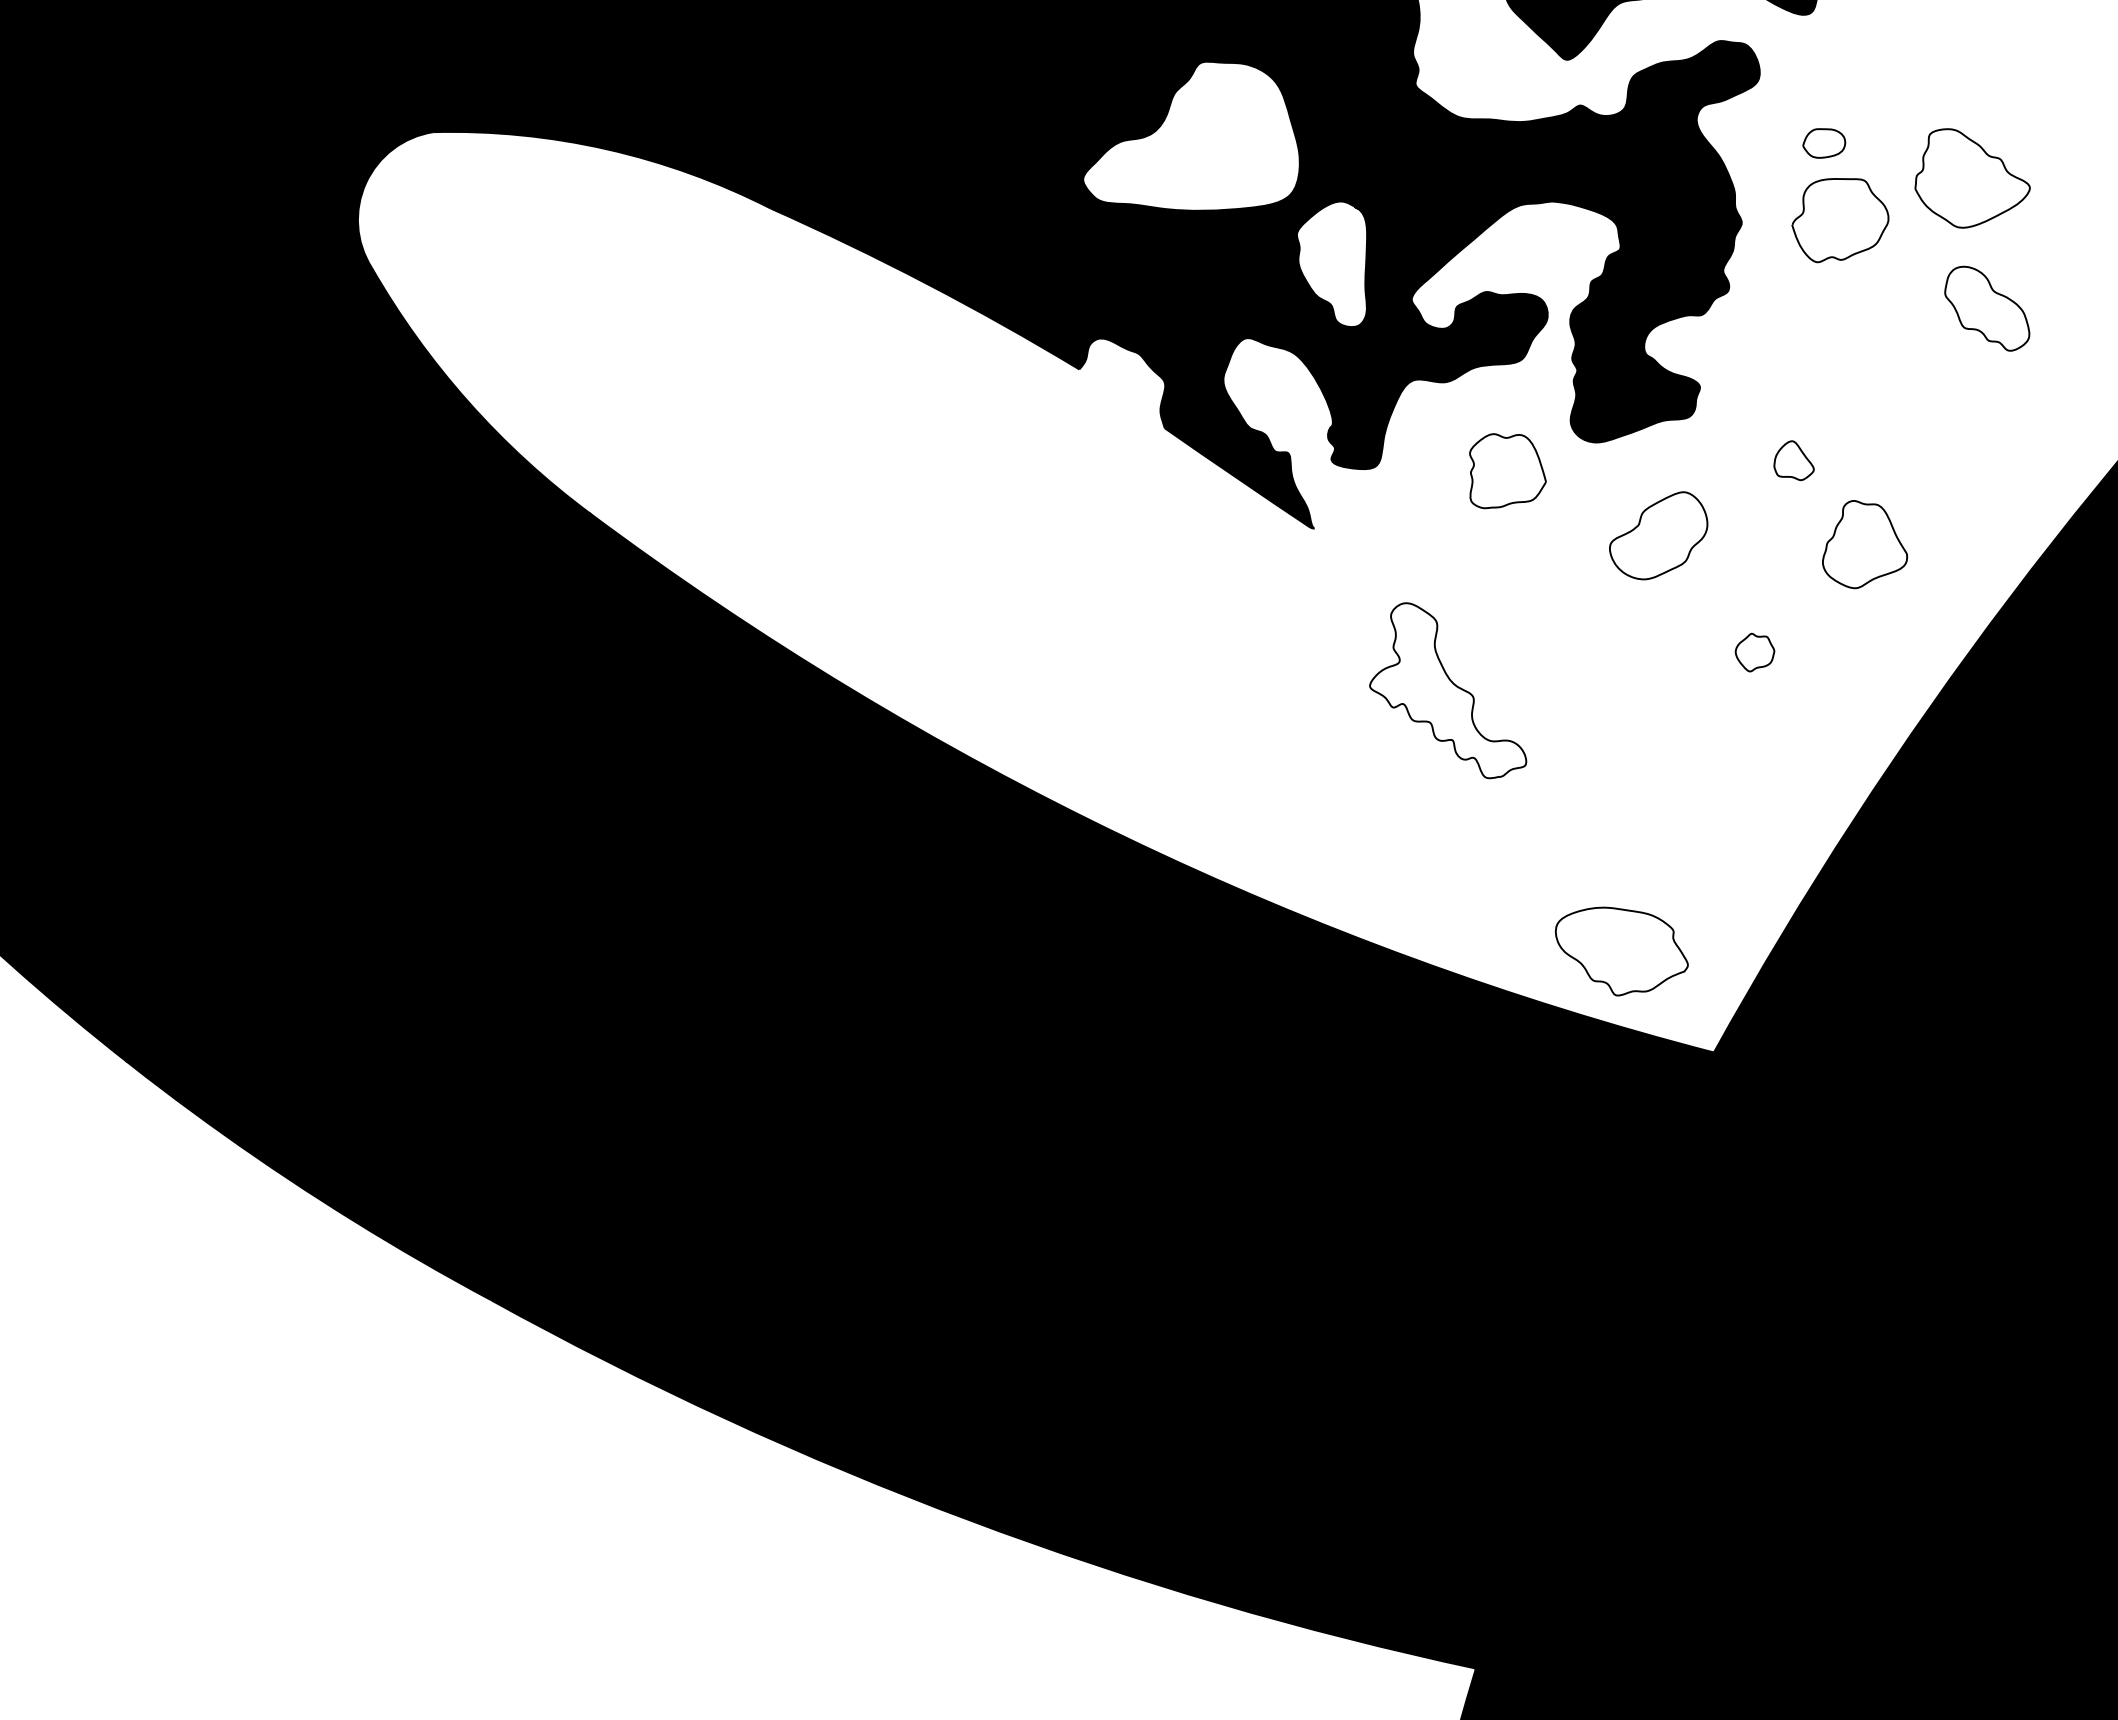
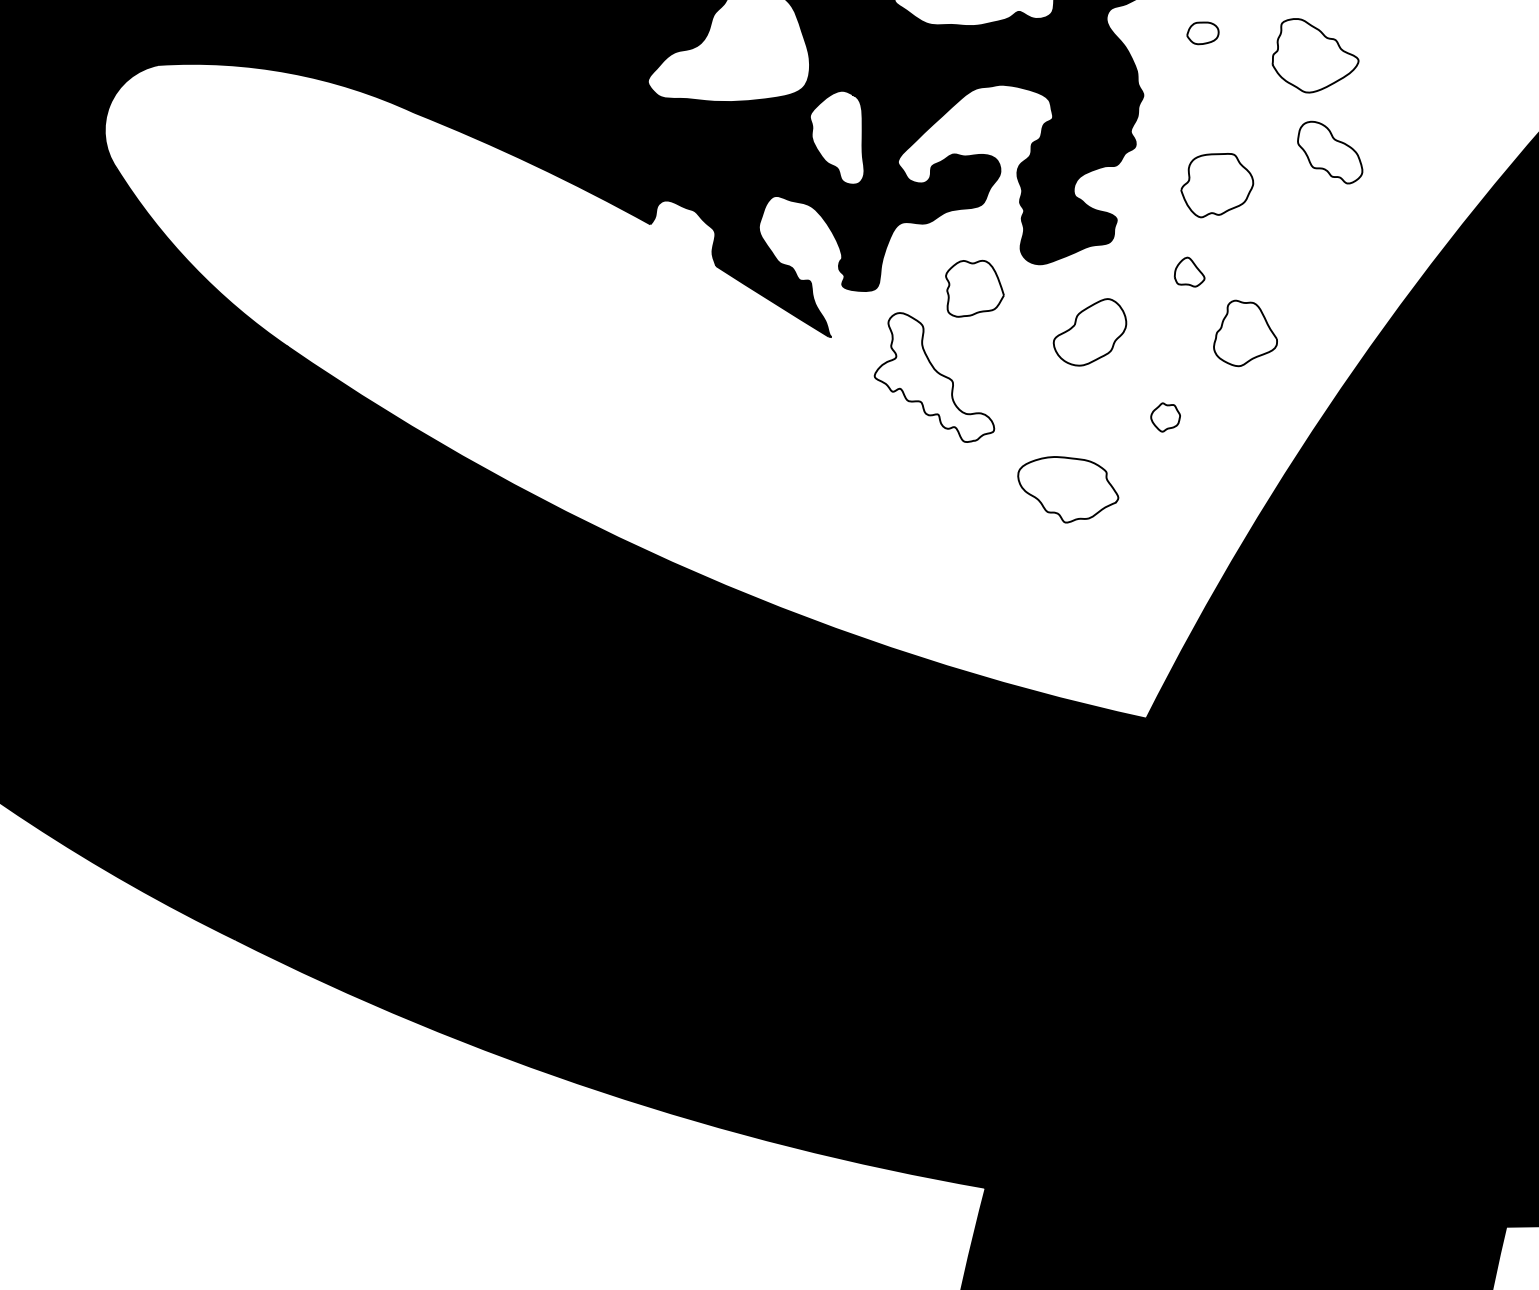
curve: (1855, 252) -> (1229, 208), moved
part: (1448, 690) -> (933, 377), moved
curve: (1605, 981) -> (1056, 512), moved

